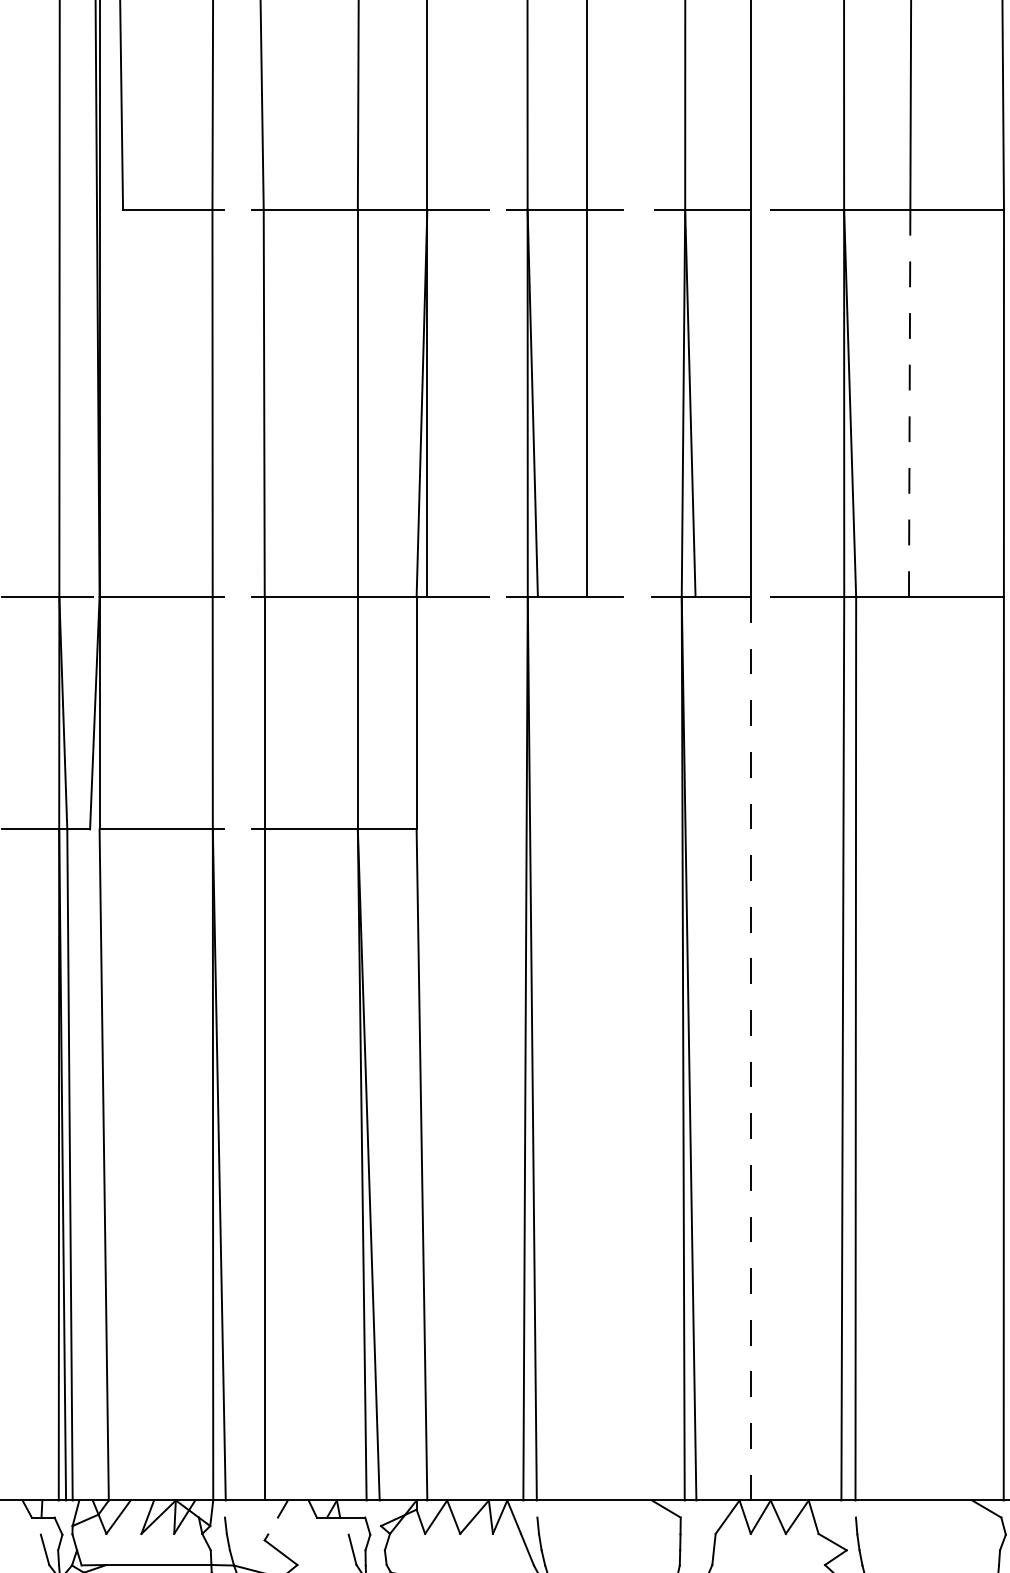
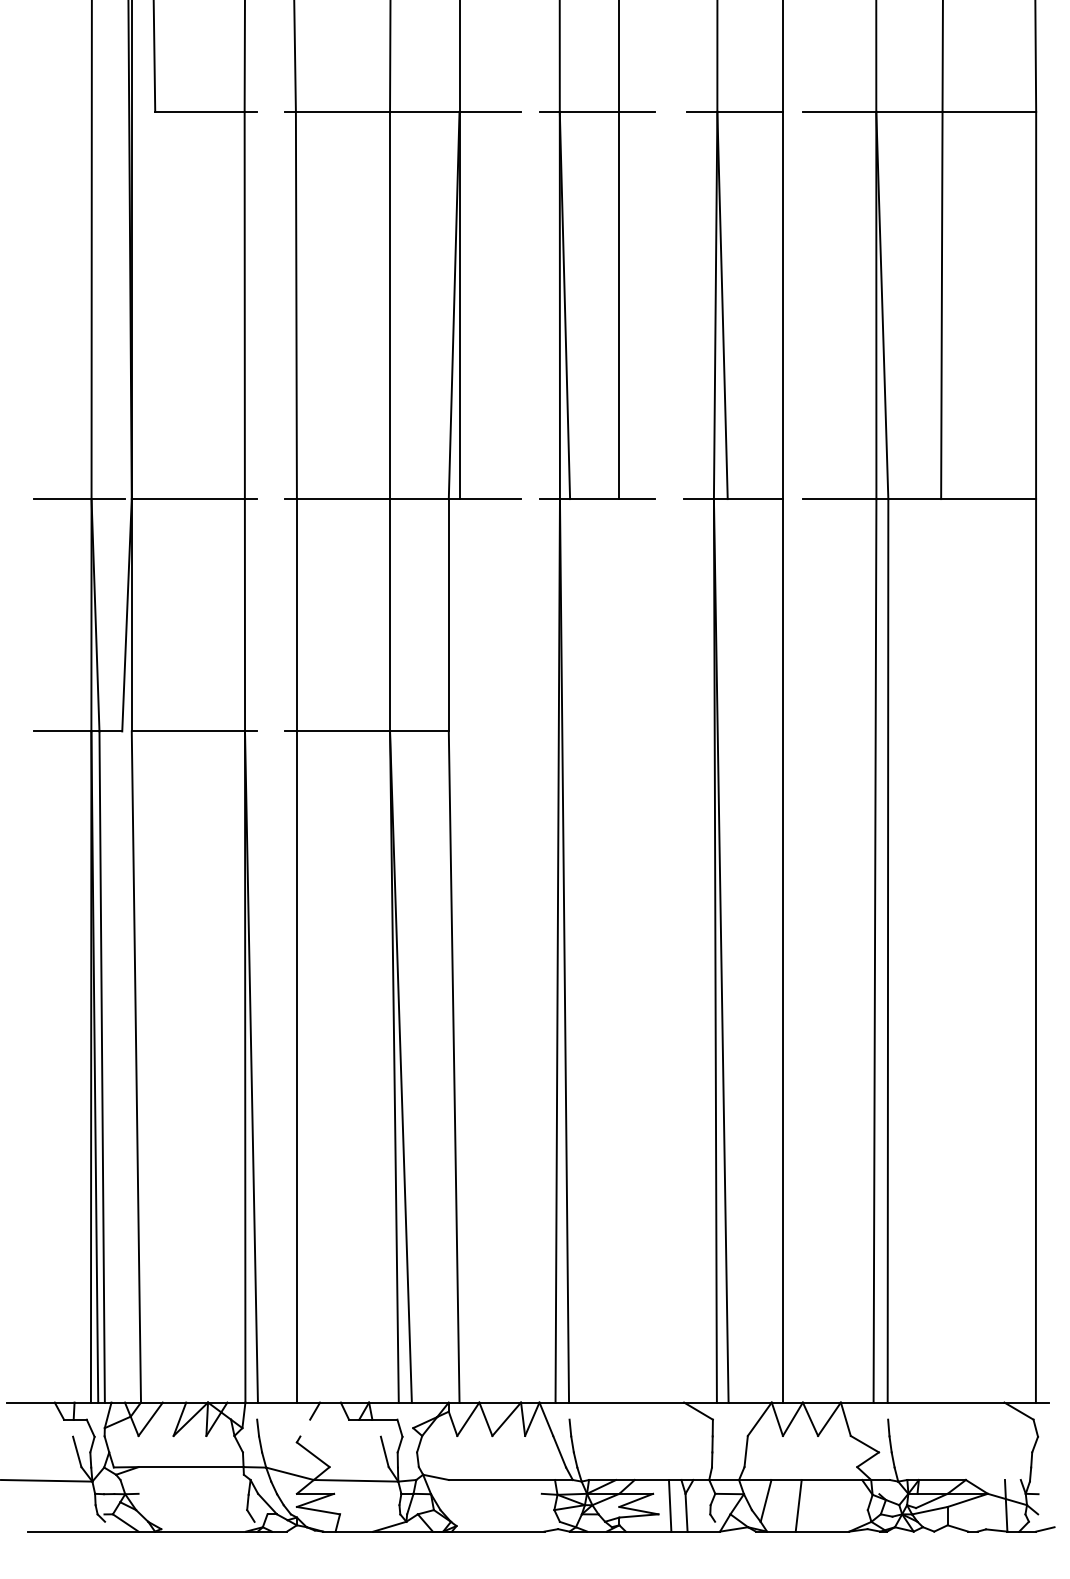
line: (909, 403) -> (941, 305), dashed -> solid
line: (750, 1048) -> (782, 950), dashed -> solid

